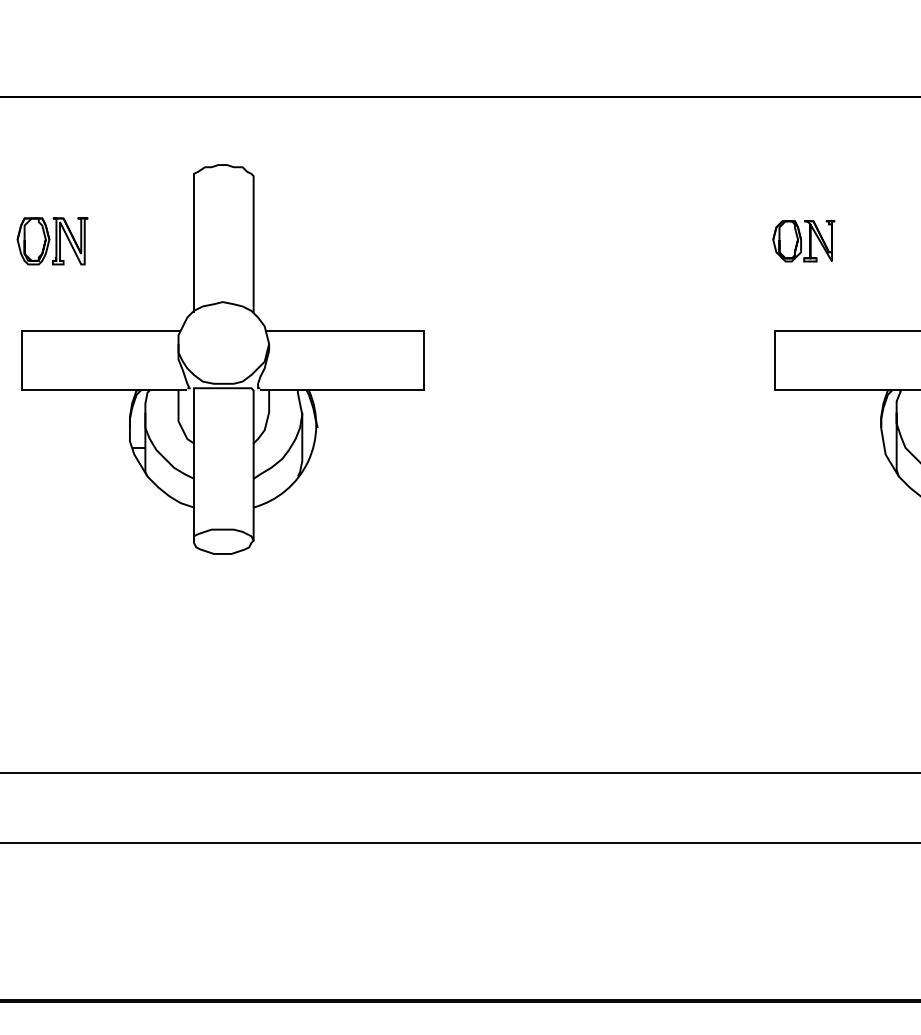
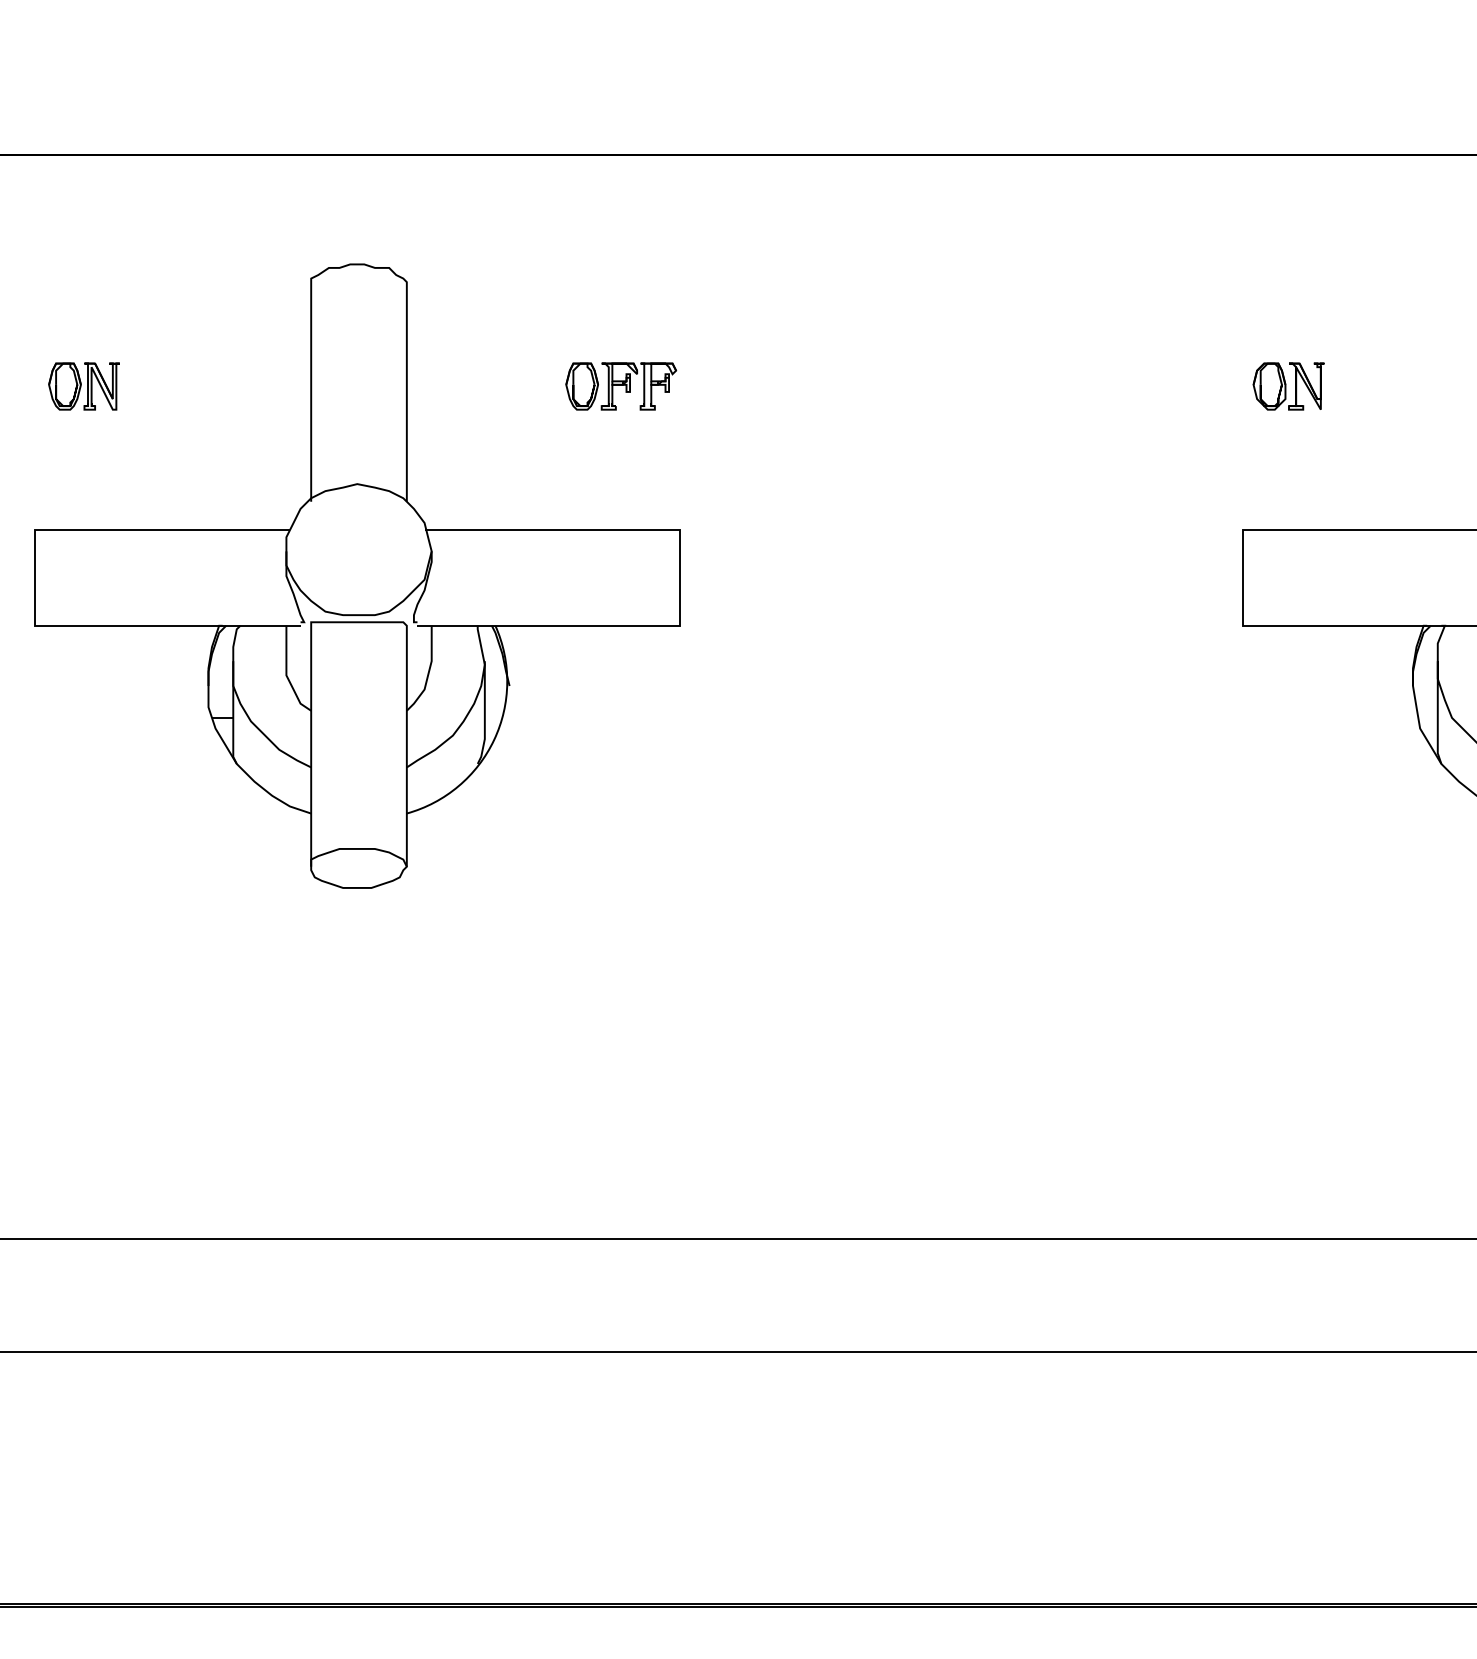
part: (51, 240) -> (82, 385), size x0.62
part: (387, 240) -> (621, 385), added
part: (802, 240) -> (1286, 385), size x0.71

